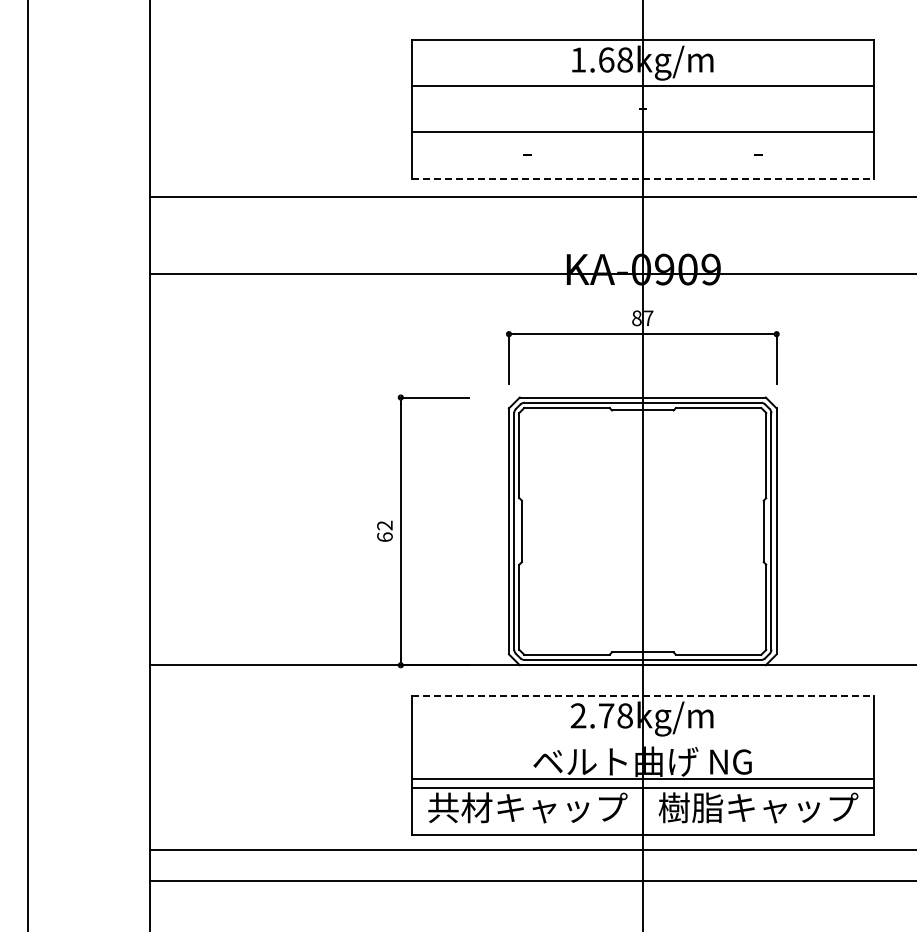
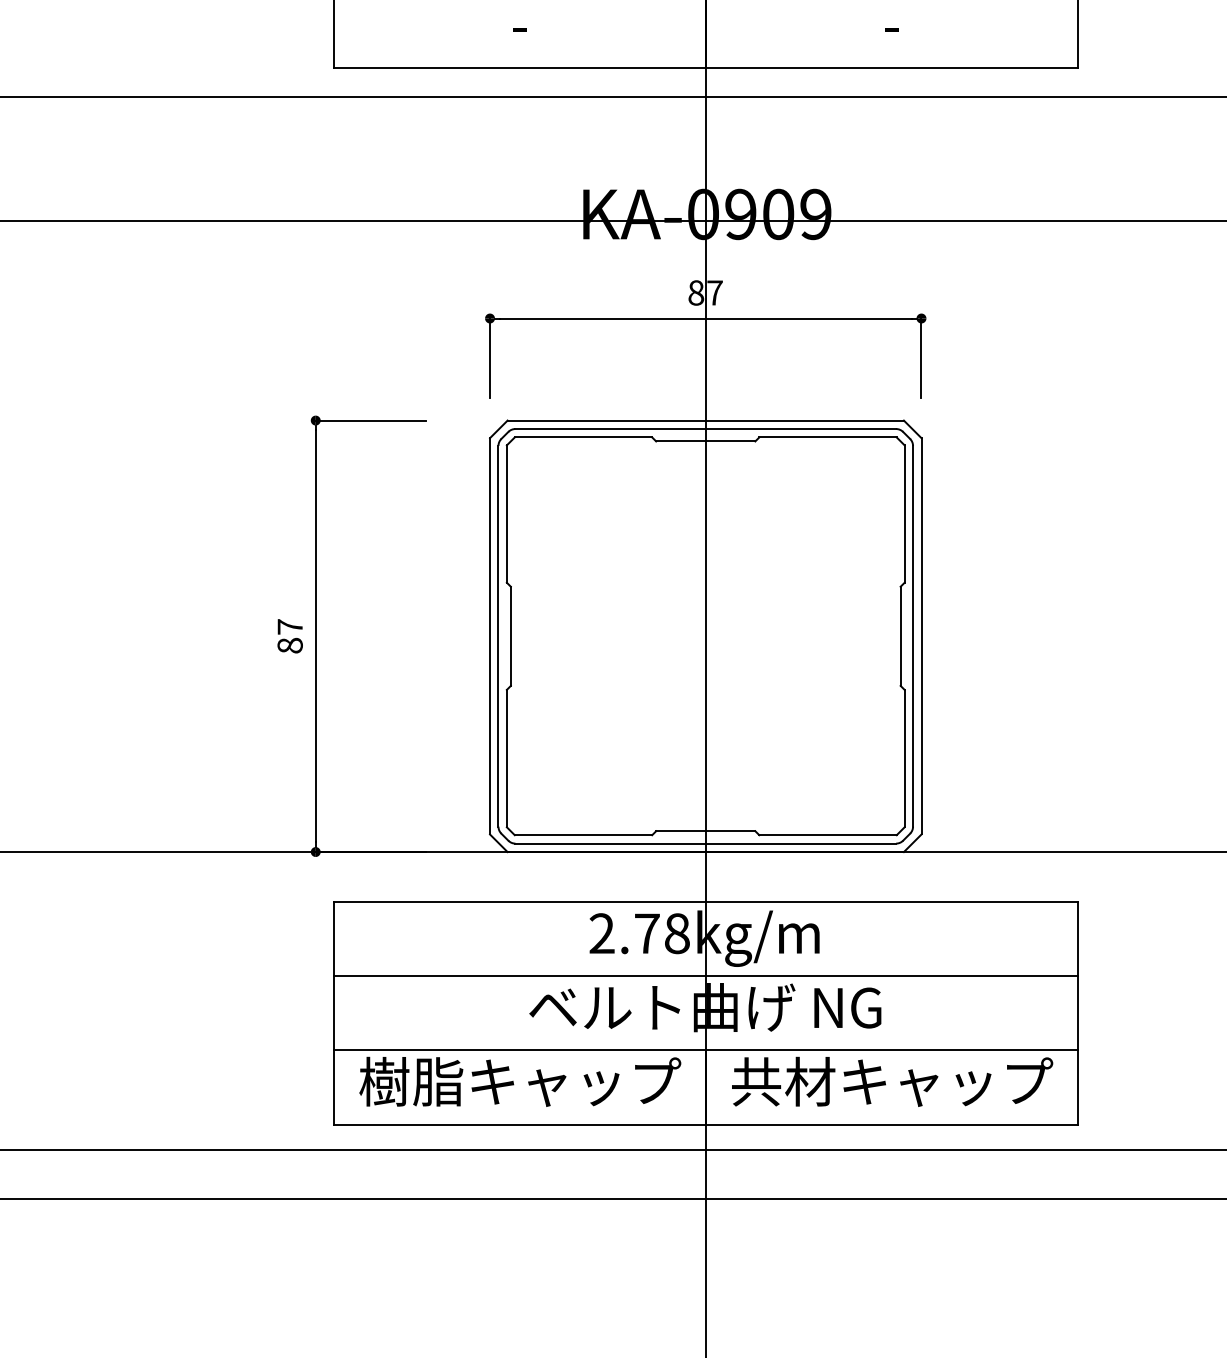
line: (642, 178) -> (705, 67), dashed -> solid
text: (384, 530) -> (289, 634), 62 -> 87
line: (642, 696) -> (705, 902), dashed -> solid
line: (642, 779) -> (705, 976), moved
text: (460, 807) -> (411, 1081), 共材キャップ -> 樹脂キャップ
text: (690, 807) -> (782, 1081), 樹脂キャップ -> 共材キャップ

